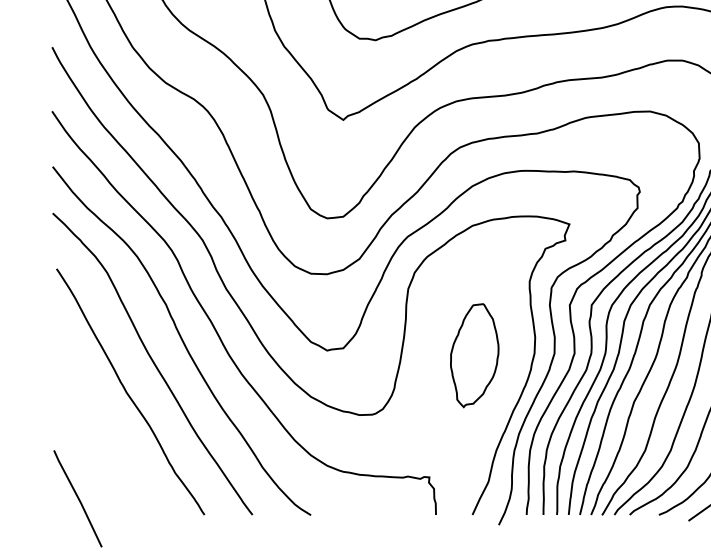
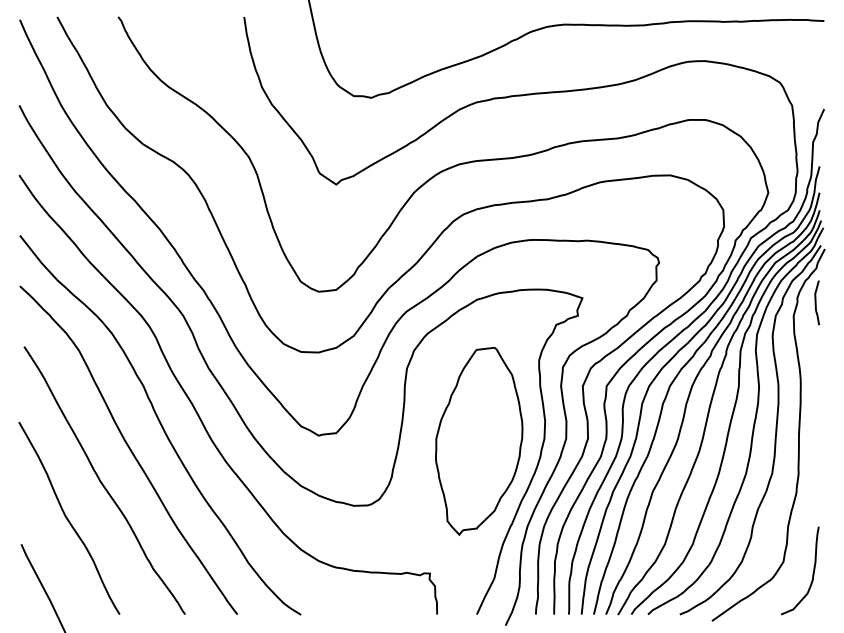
part: (474, 355) -> (479, 440), size x1.67
curve: (97, 426) -> (68, 518), added

